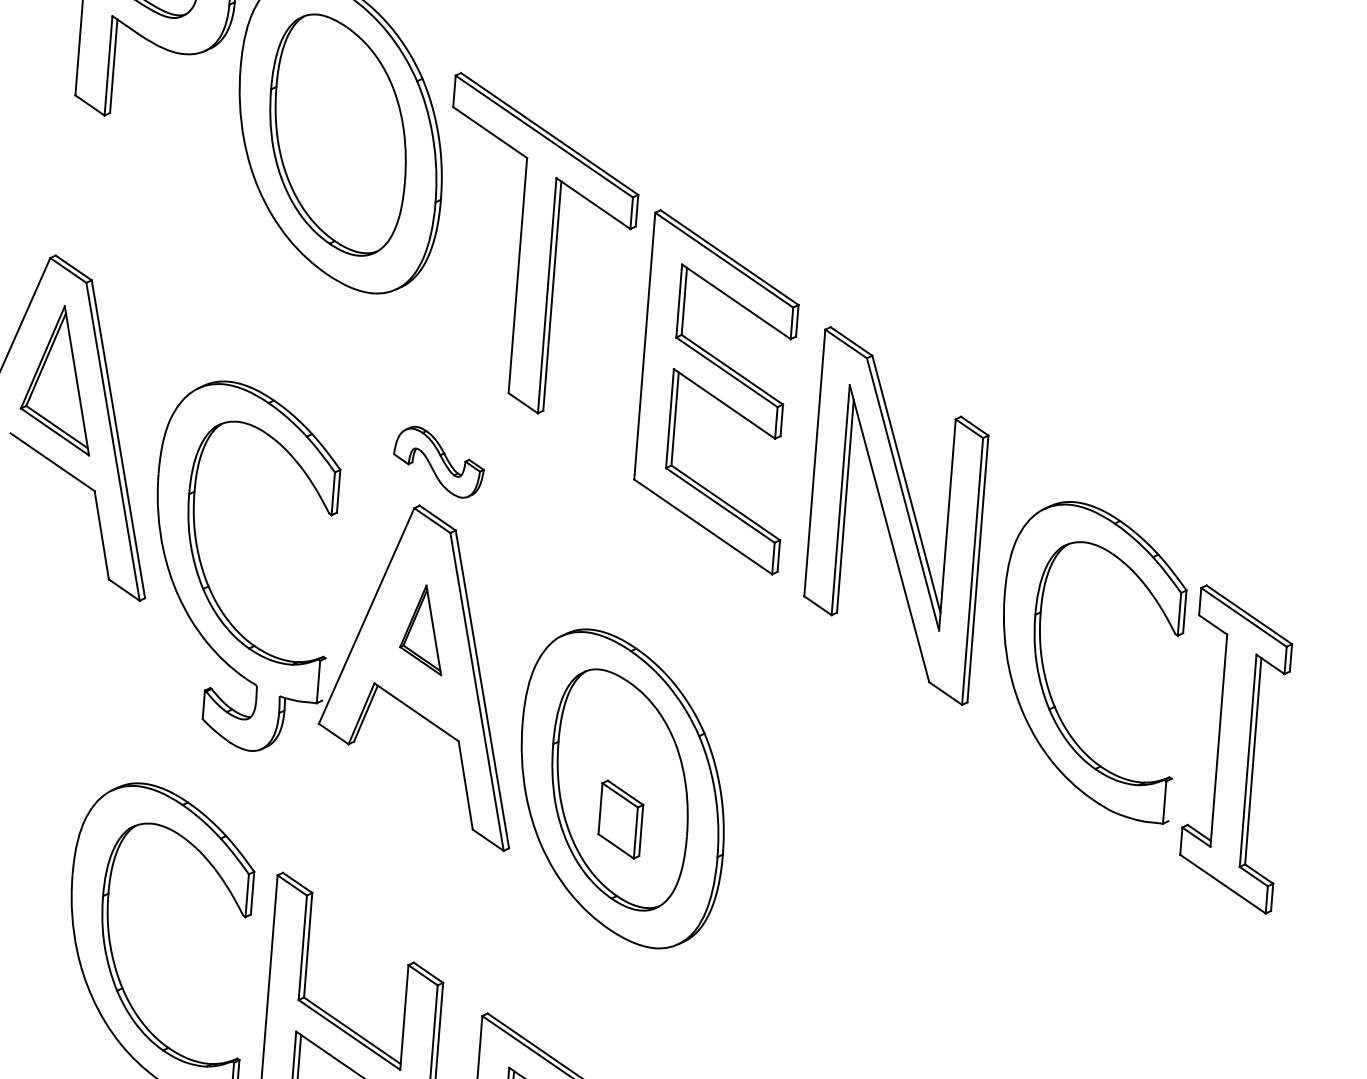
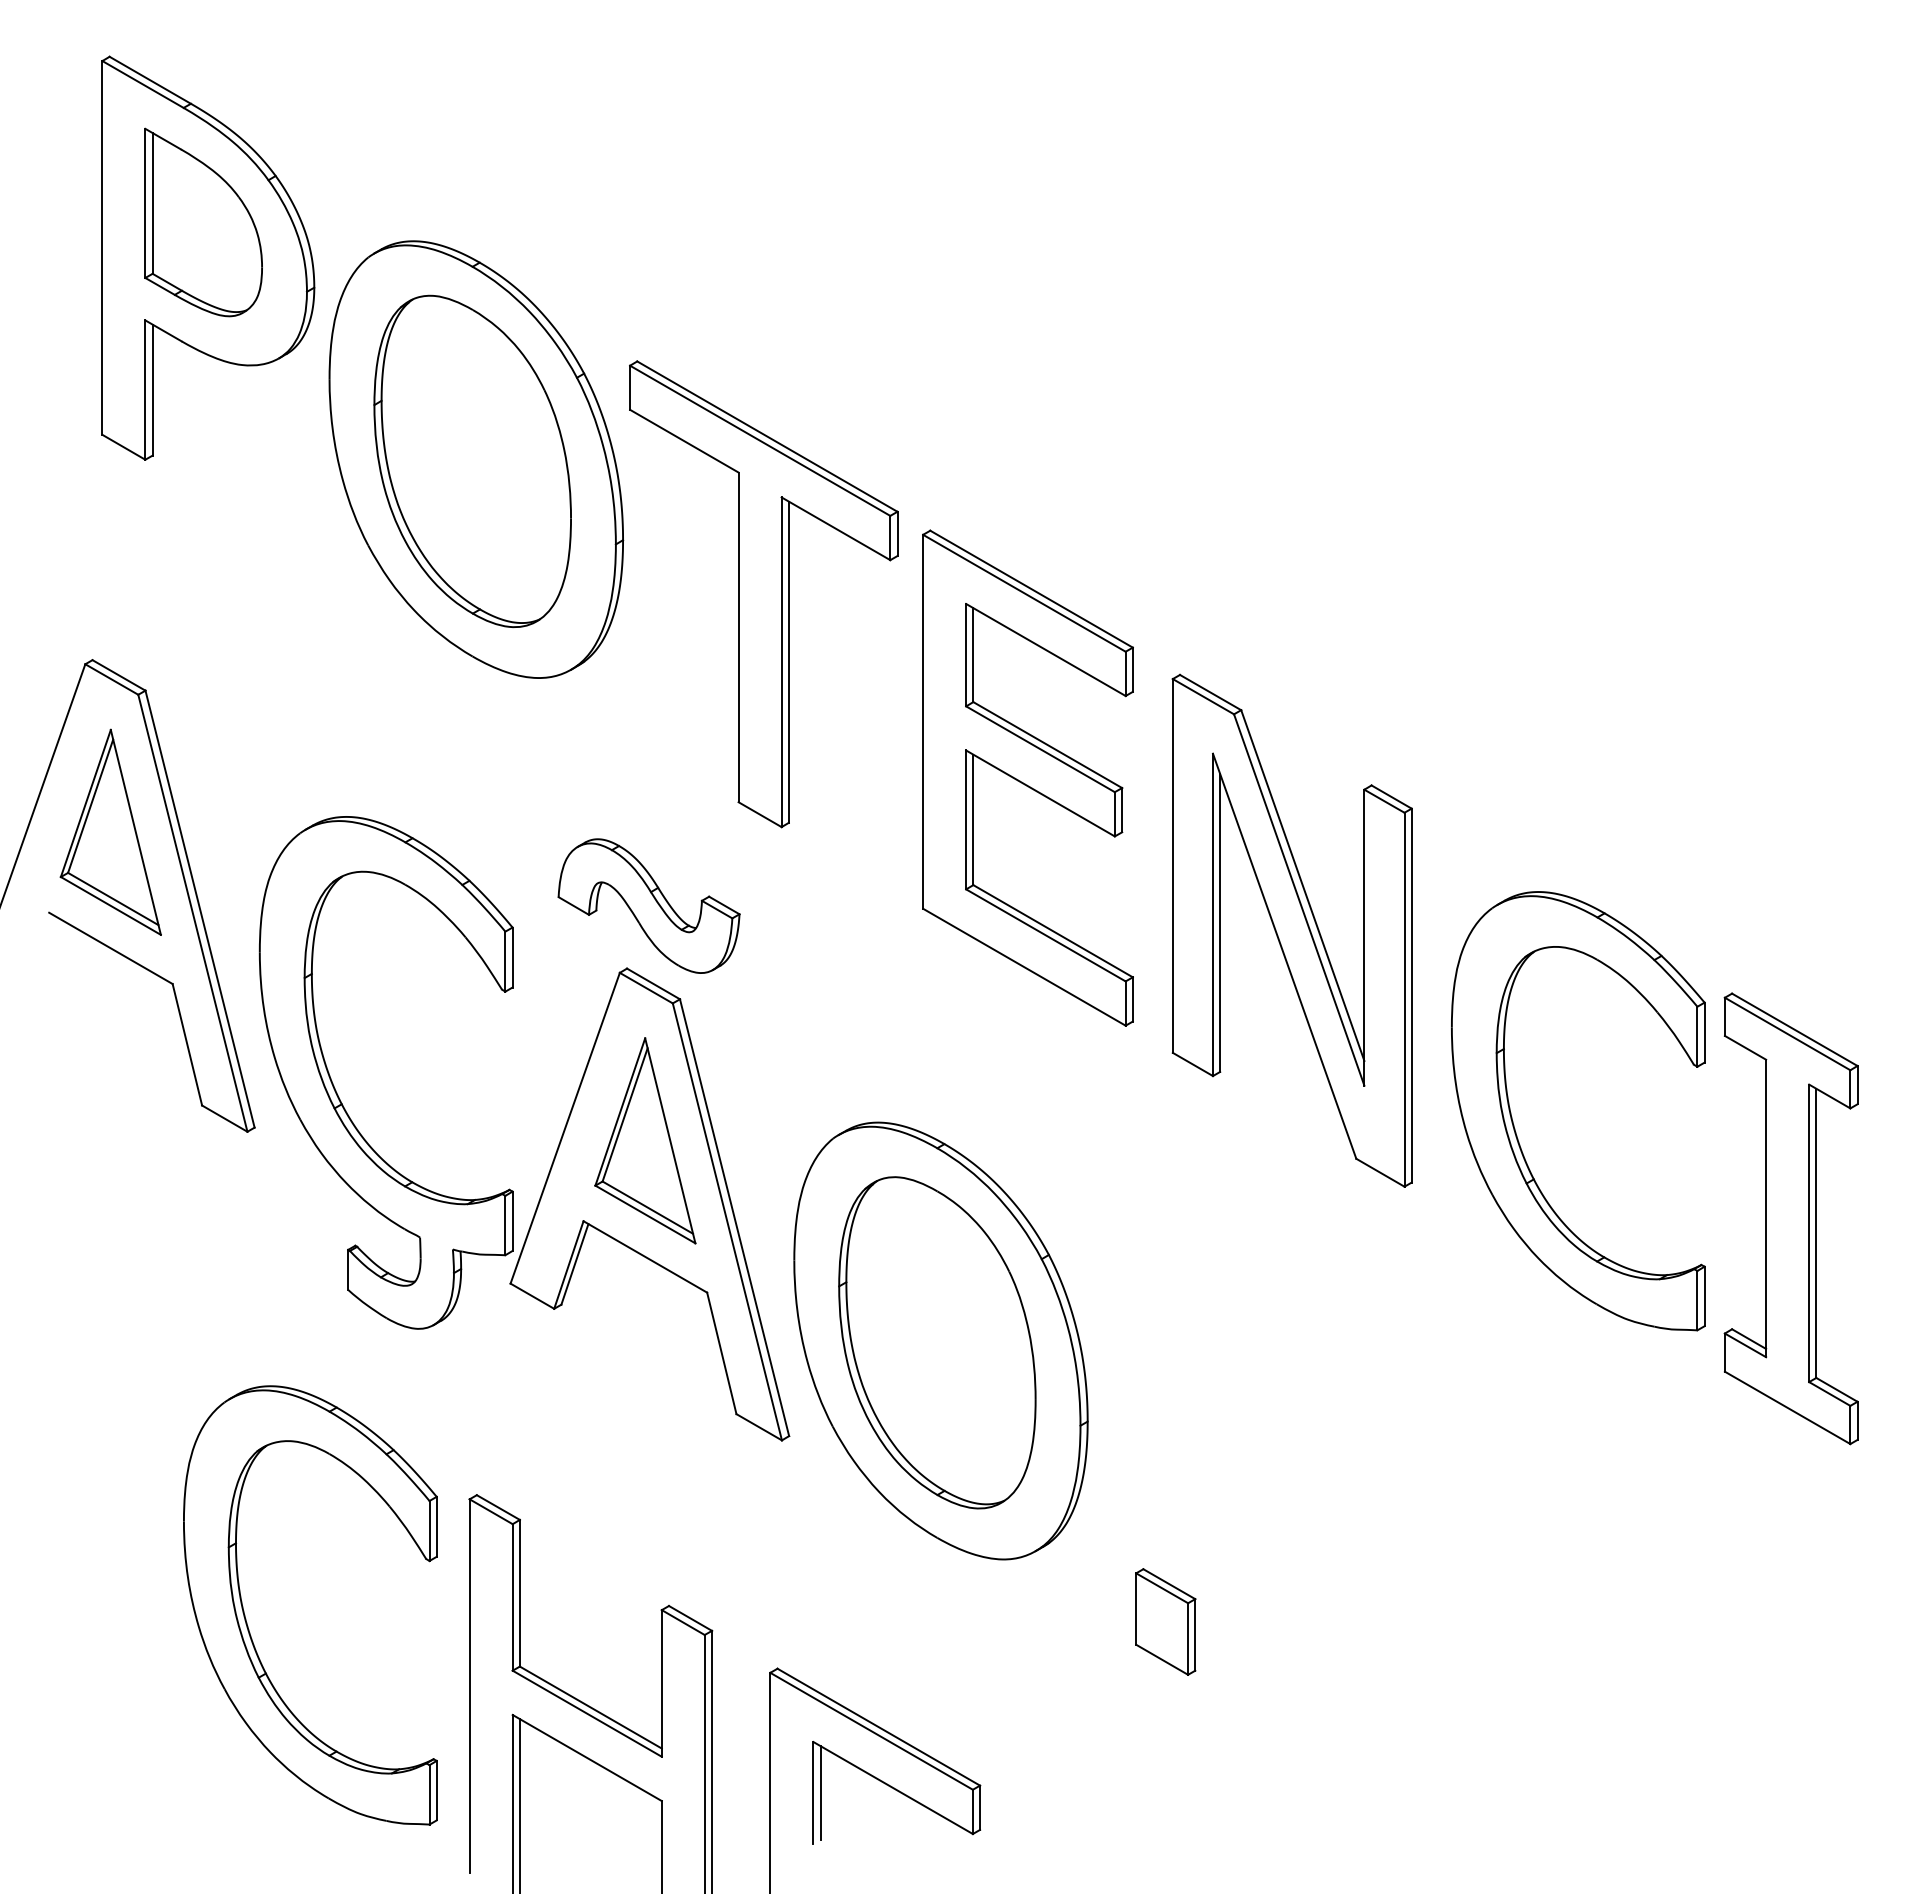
part: (438, 461) -> (648, 905), size x1.43
part: (423, 629) -> (645, 1140), size x1.67
line: (323, 678) -> (512, 1220), added
line: (1169, 800) -> (1704, 1296), added
part: (620, 819) -> (1165, 1621), moved

